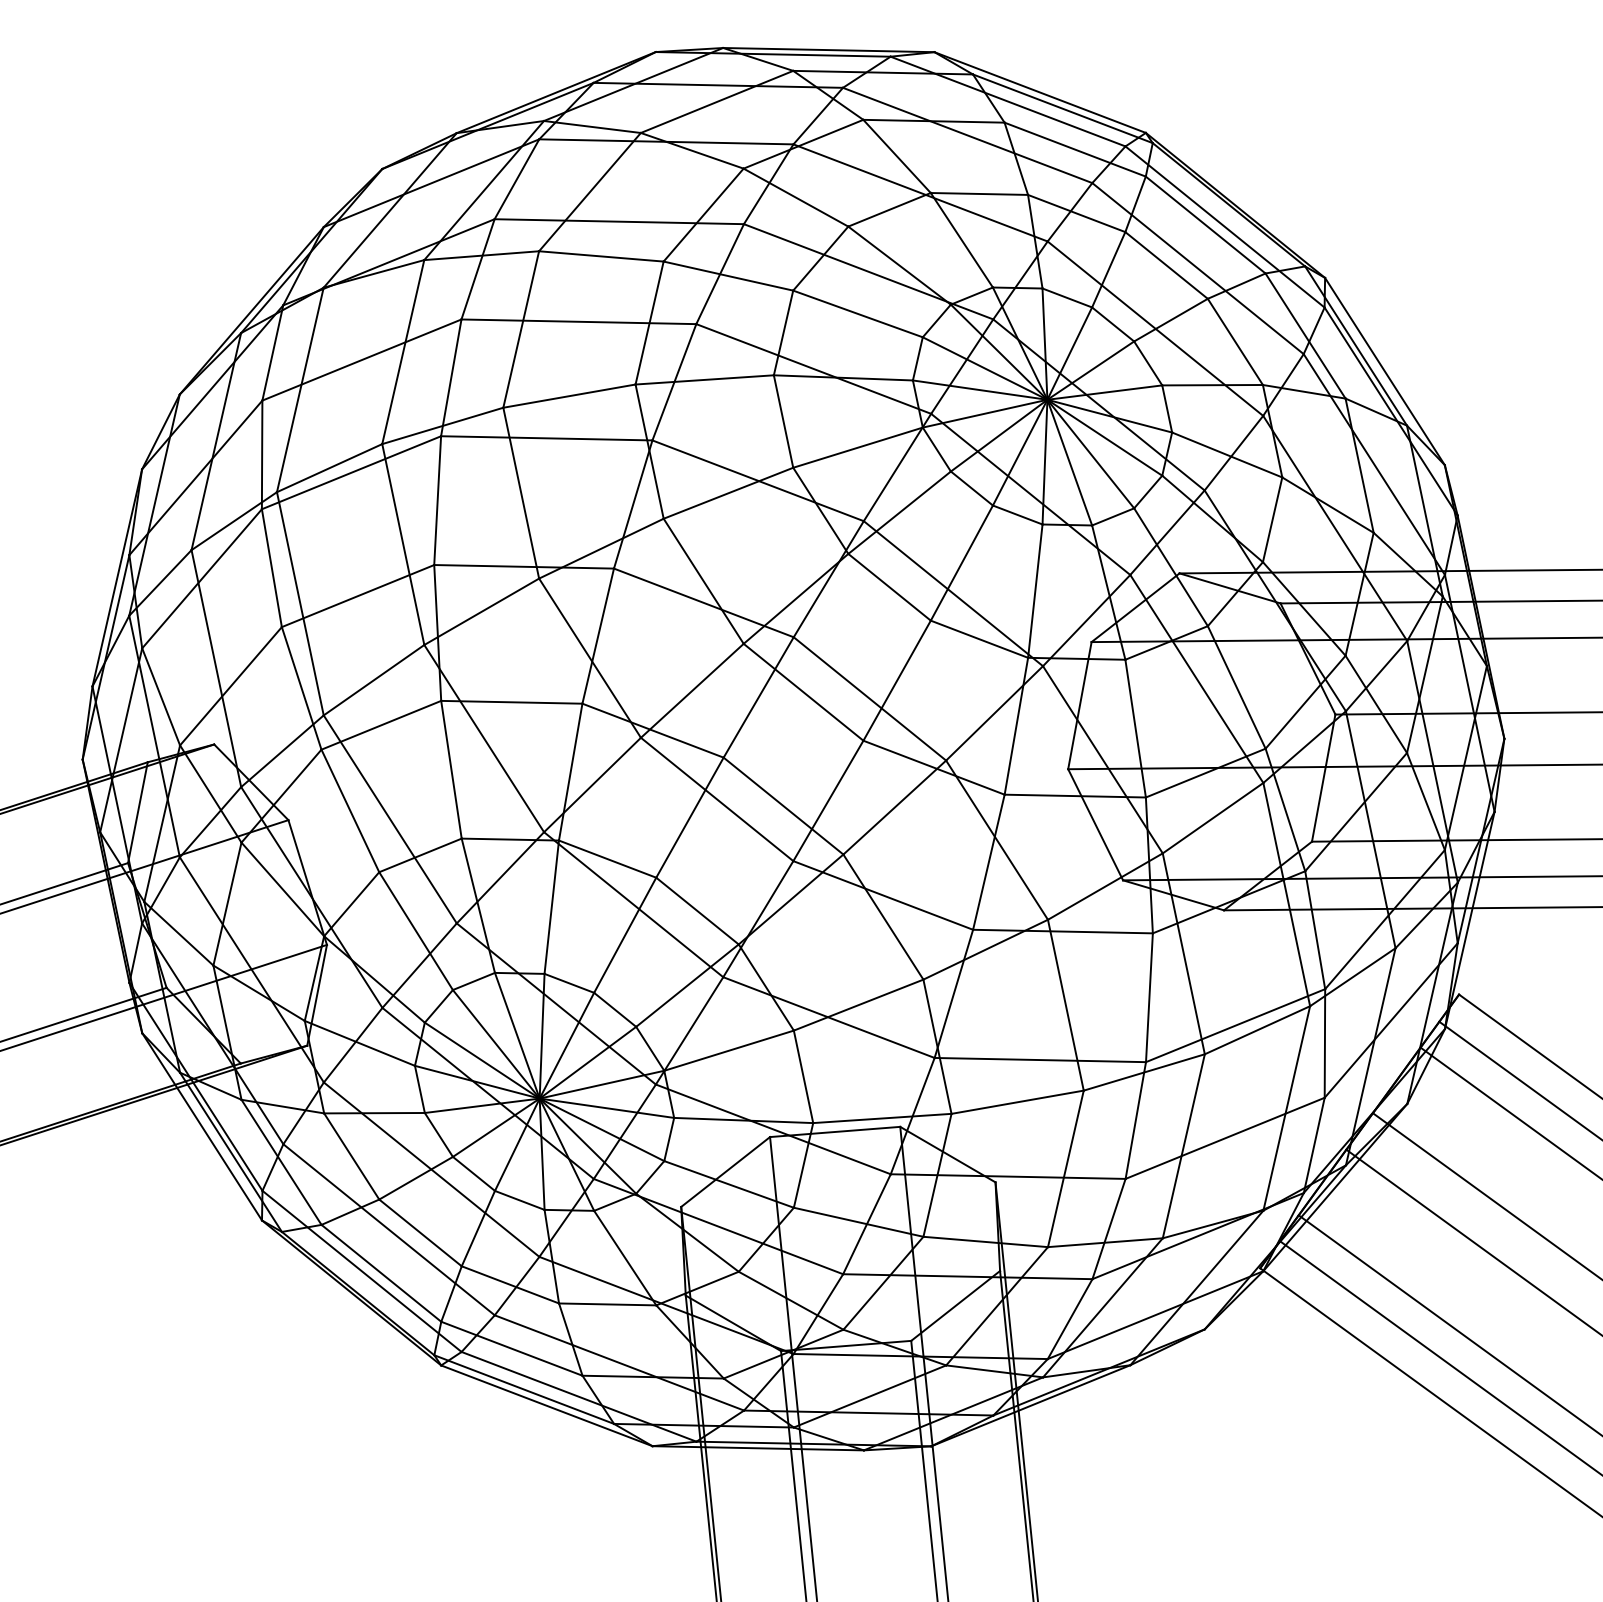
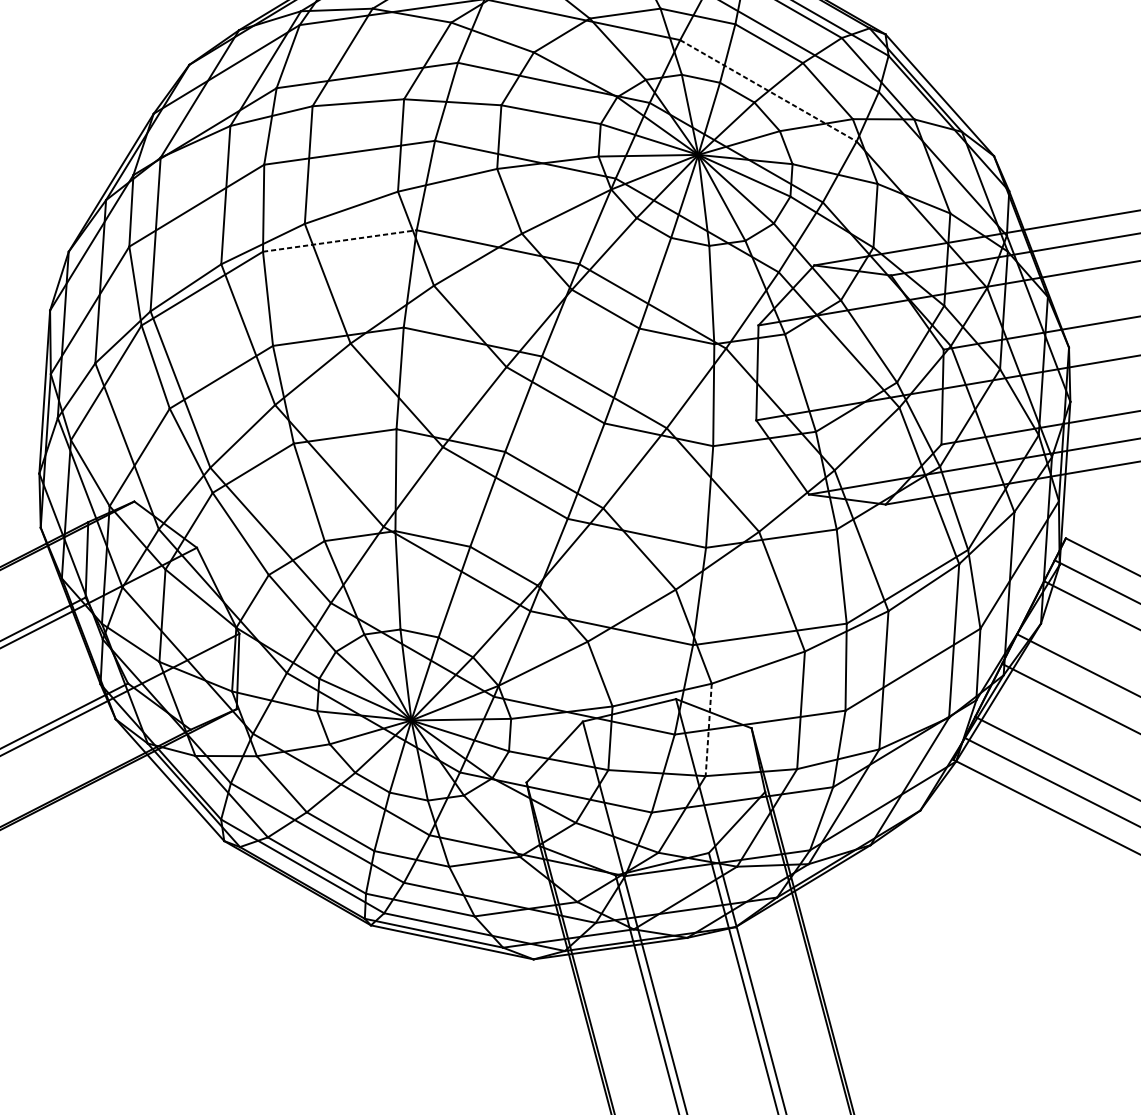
line: (1155, 328) -> (768, 90), solid -> dashed
line: (546, 438) -> (339, 241), solid -> dashed
line: (937, 1175) -> (708, 730), solid -> dashed

